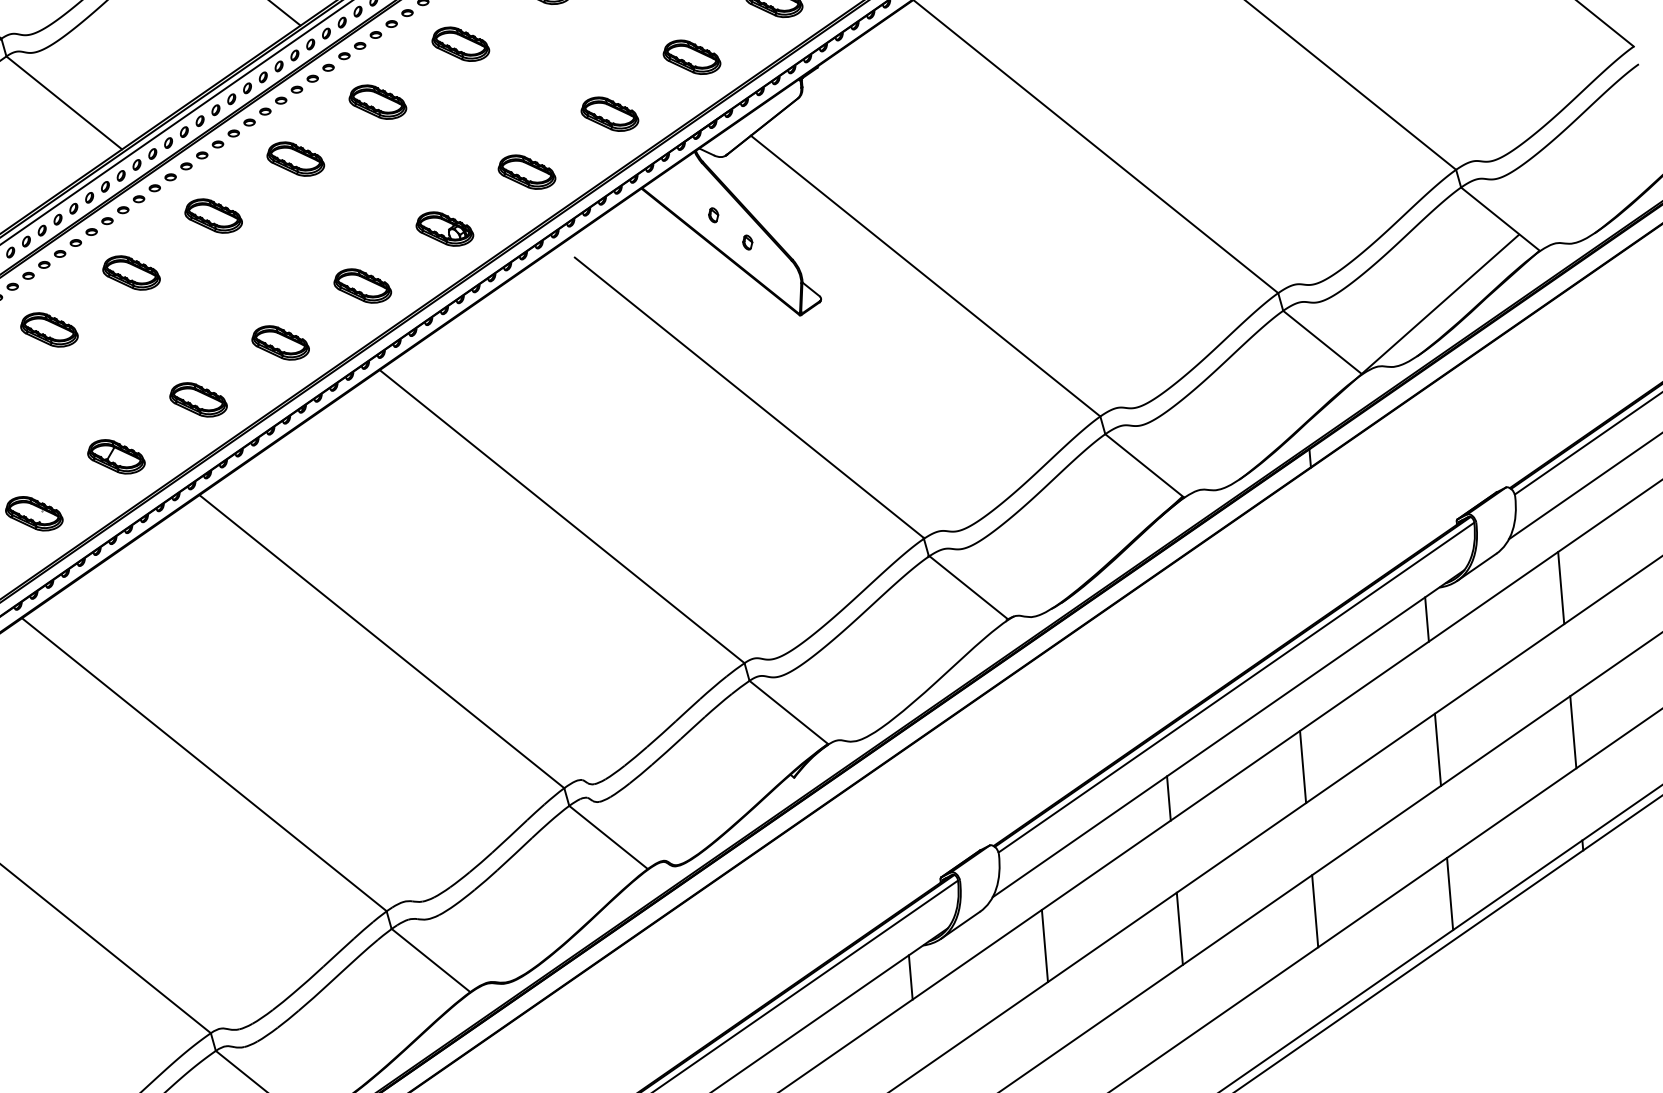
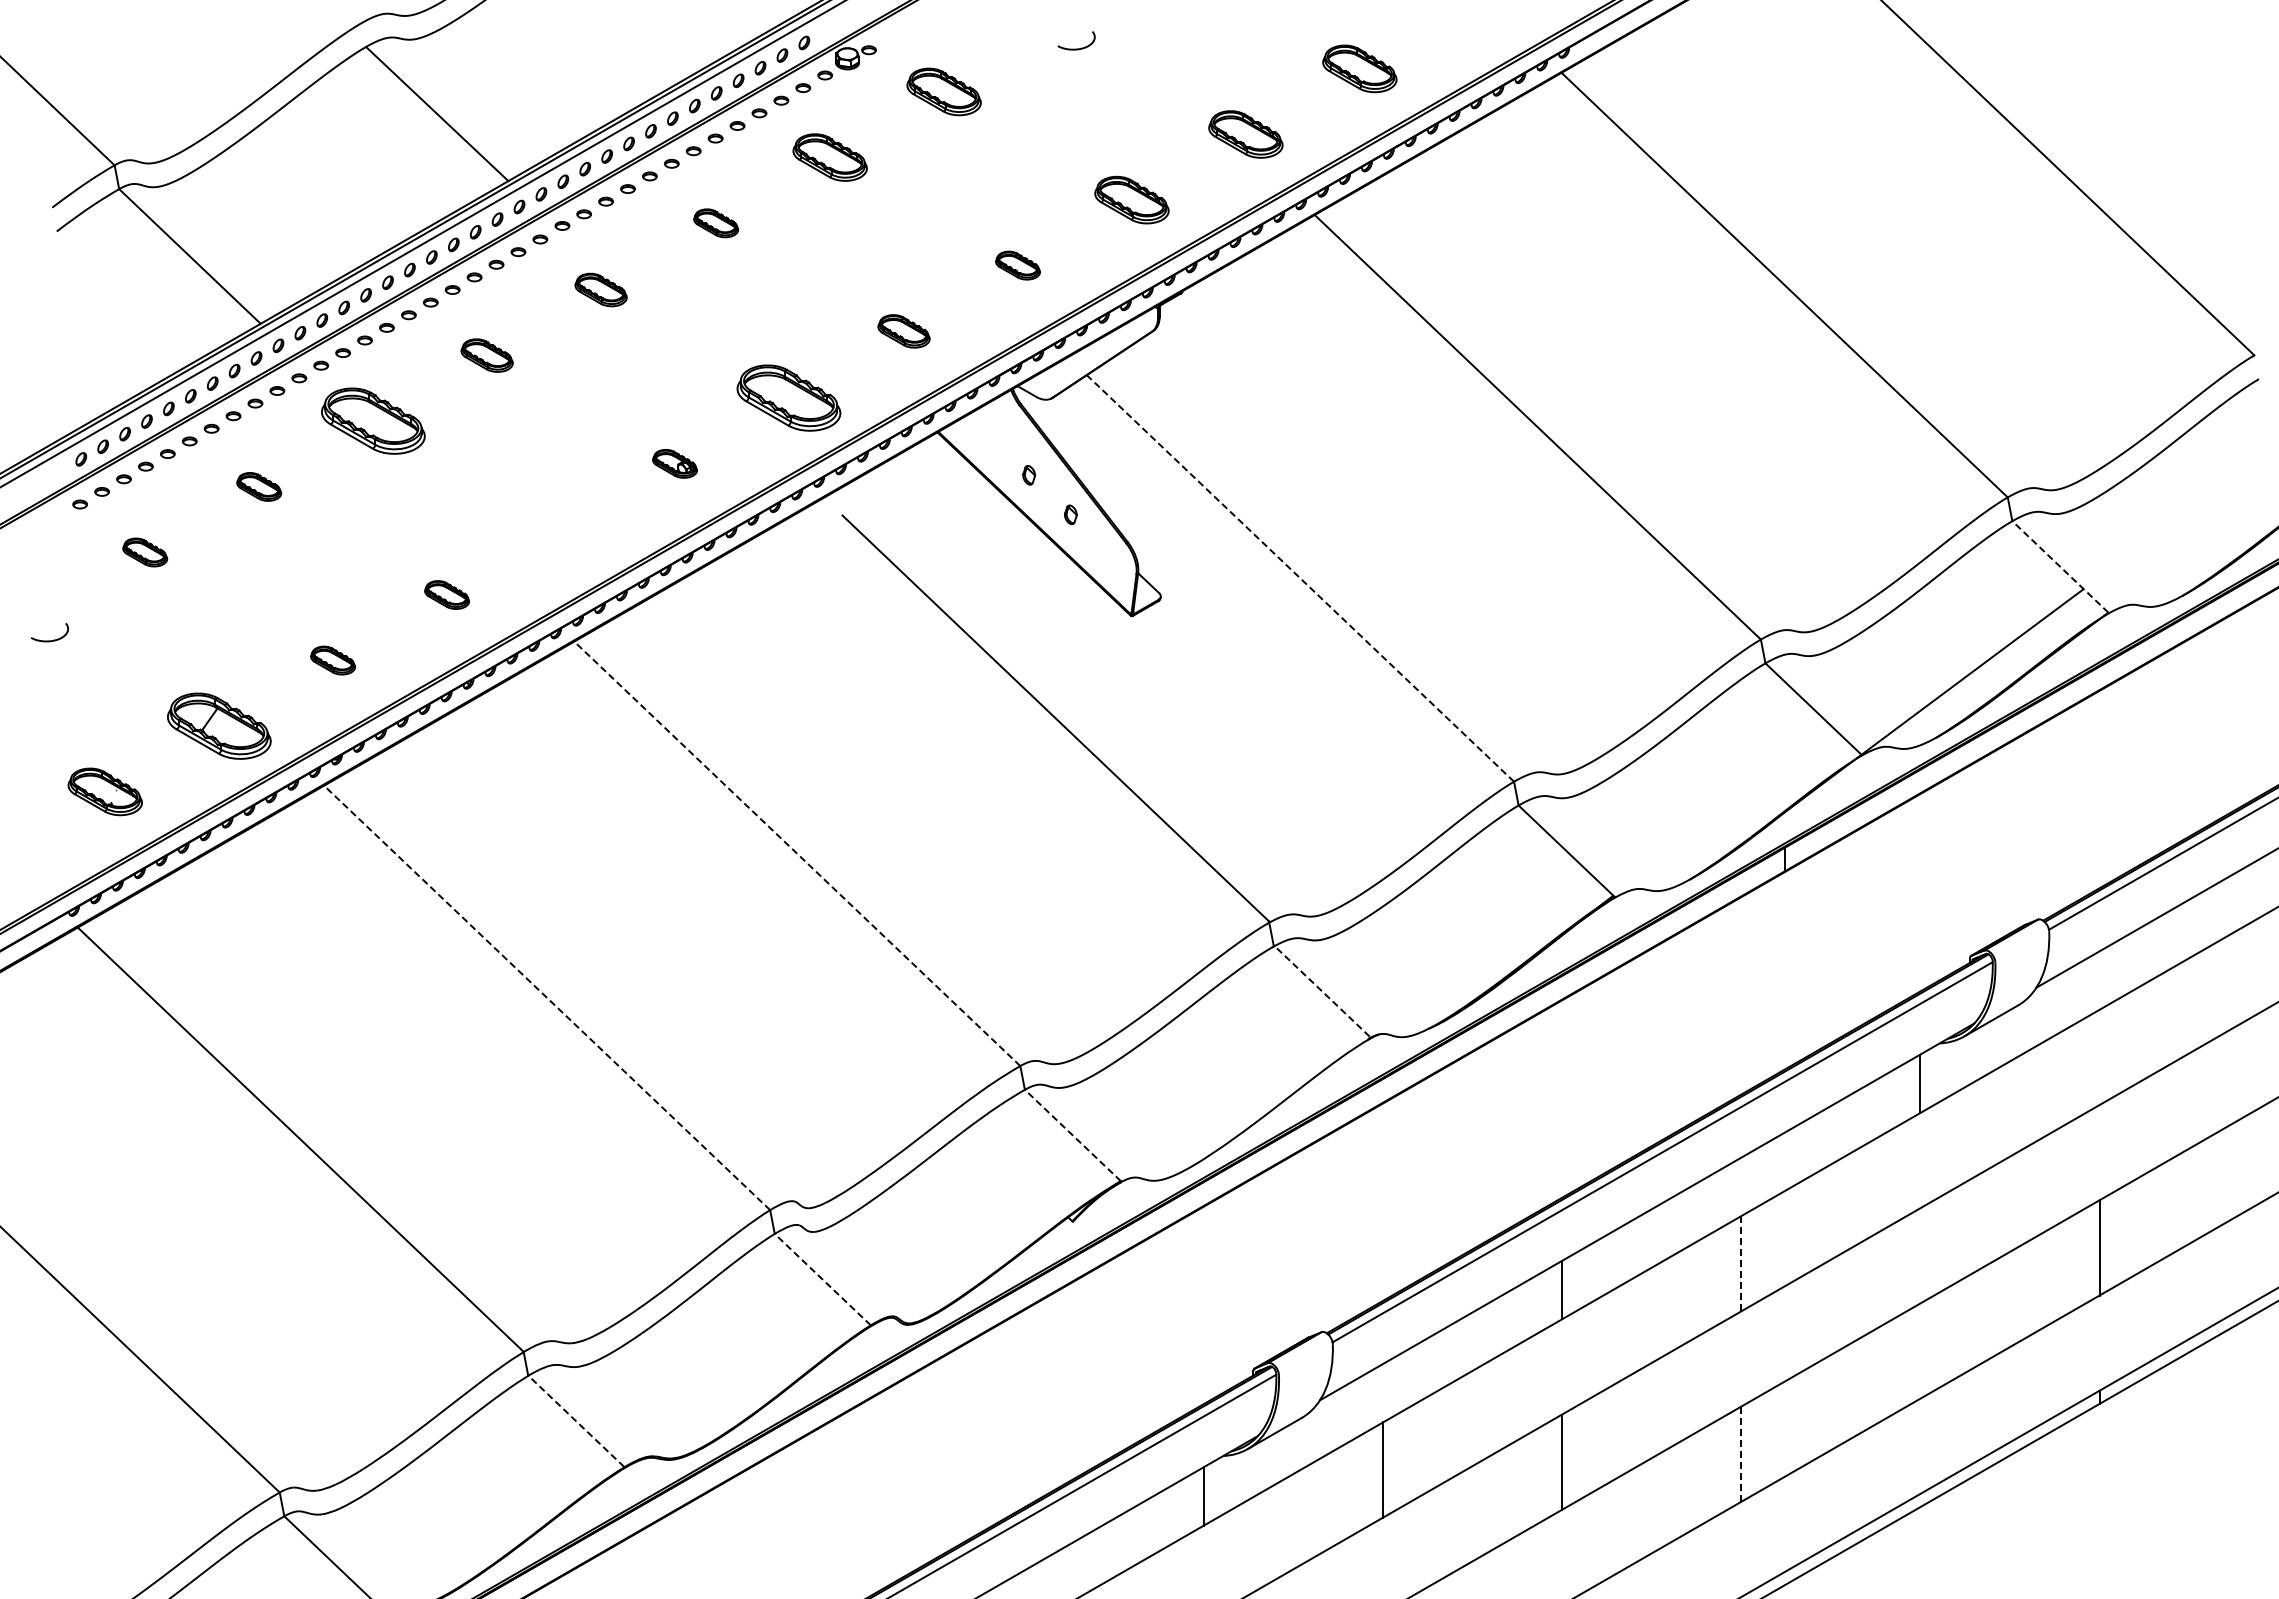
part: (460, 44) -> (715, 223), size x0.6
part: (691, 57) -> (1017, 265), size x0.6
part: (377, 101) -> (600, 289), size x0.7
part: (609, 114) -> (903, 331), size x0.7
part: (295, 159) -> (486, 355), size x0.7
part: (526, 172) -> (788, 398), size x1.4
part: (213, 216) -> (372, 421), size x1.4
line: (1500, 218) -> (2060, 566), solid -> dashed
part: (444, 228) -> (674, 463), size x0.6
part: (130, 272) -> (258, 486), size x0.6
line: (925, 276) -> (1300, 578), solid -> dashed
part: (362, 286) -> (560, 529), removed
part: (48, 329) -> (144, 552), size x0.6
part: (280, 342) -> (446, 594), size x0.6
part: (197, 399) -> (332, 660), size x0.6
part: (115, 457) -> (218, 726), size x1.4
line: (562, 516) -> (797, 853), solid -> dashed
line: (967, 586) -> (1321, 990), solid -> dashed
line: (1561, 588) -> (2099, 1057), removed
line: (382, 641) -> (547, 997), solid -> dashed
line: (788, 712) -> (1072, 1135), solid -> dashed
line: (1438, 749) -> (1920, 1255), removed
line: (1303, 766) -> (1741, 1263), solid -> dashed
line: (608, 837) -> (822, 1279), solid -> dashed
line: (1450, 894) -> (1920, 1446), removed
line: (1315, 911) -> (1741, 1454), solid -> dashed
line: (430, 959) -> (575, 1420), solid -> dashed

